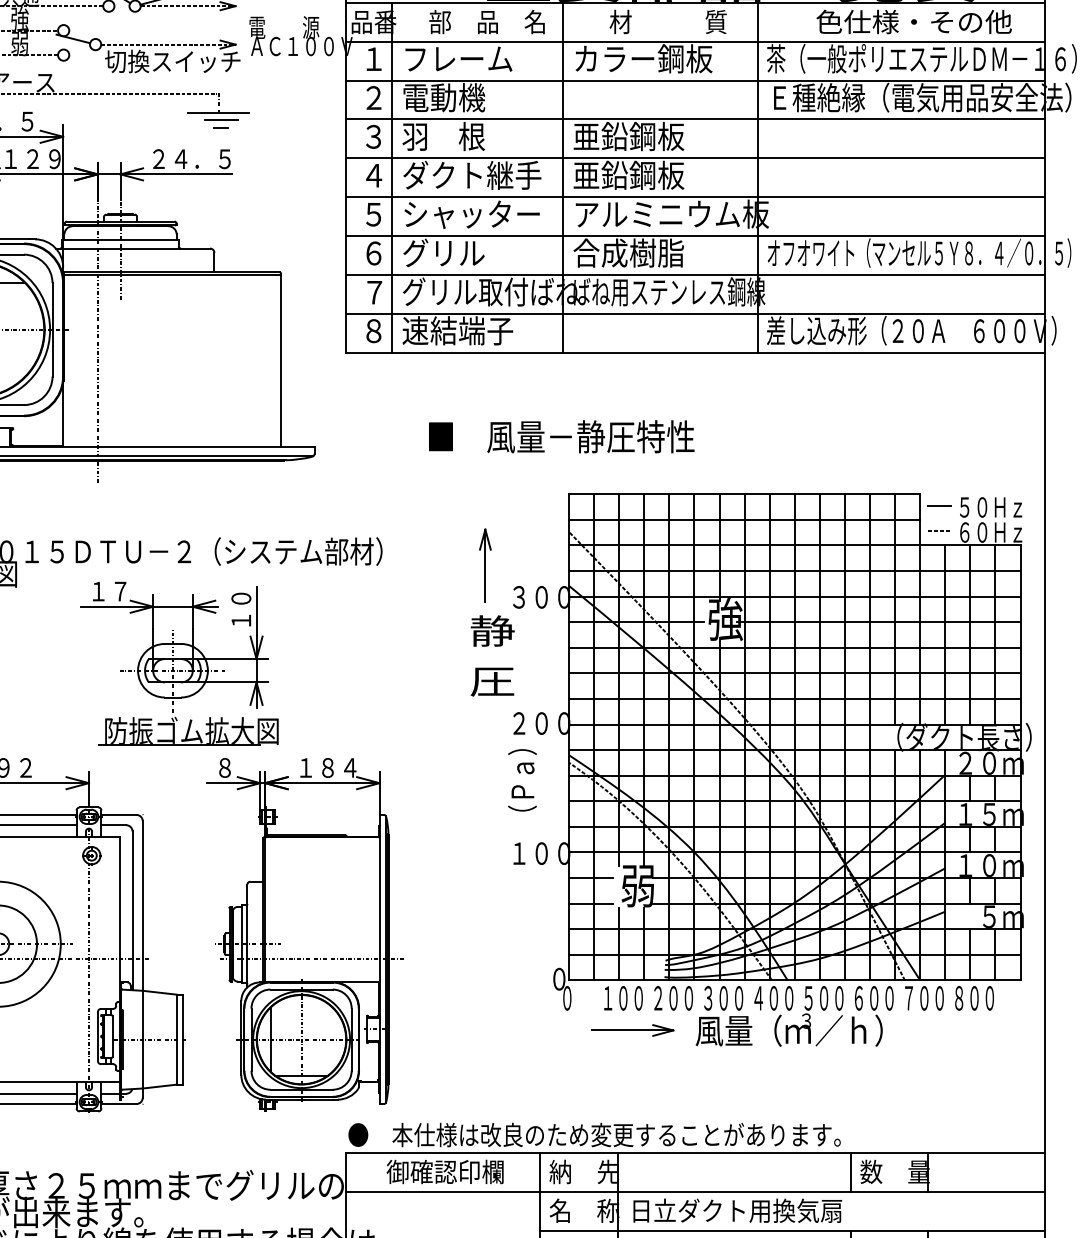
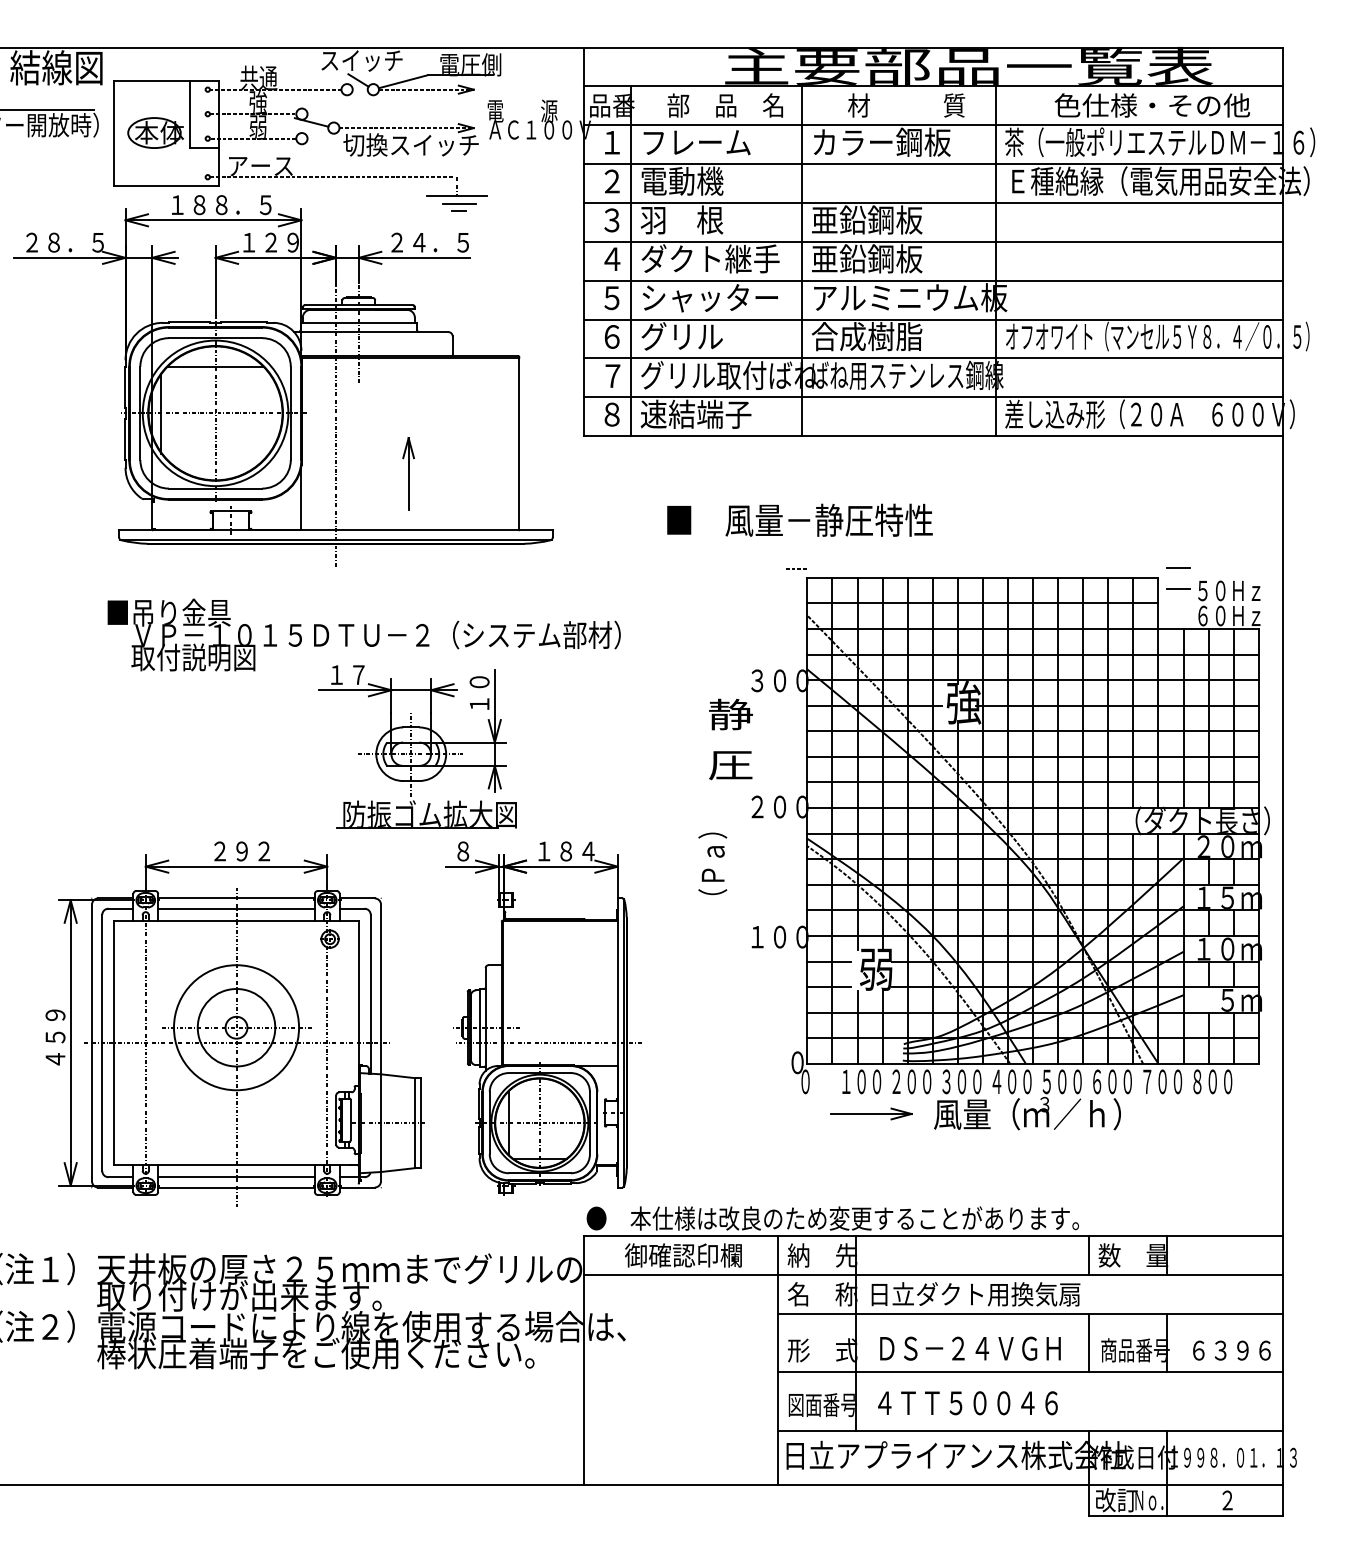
line: (940, 484) -> (1178, 567), added
line: (940, 531) -> (797, 568), moved
part: (485, 565) -> (408, 473), moved
text: (522, 780) -> (712, 863), moved

